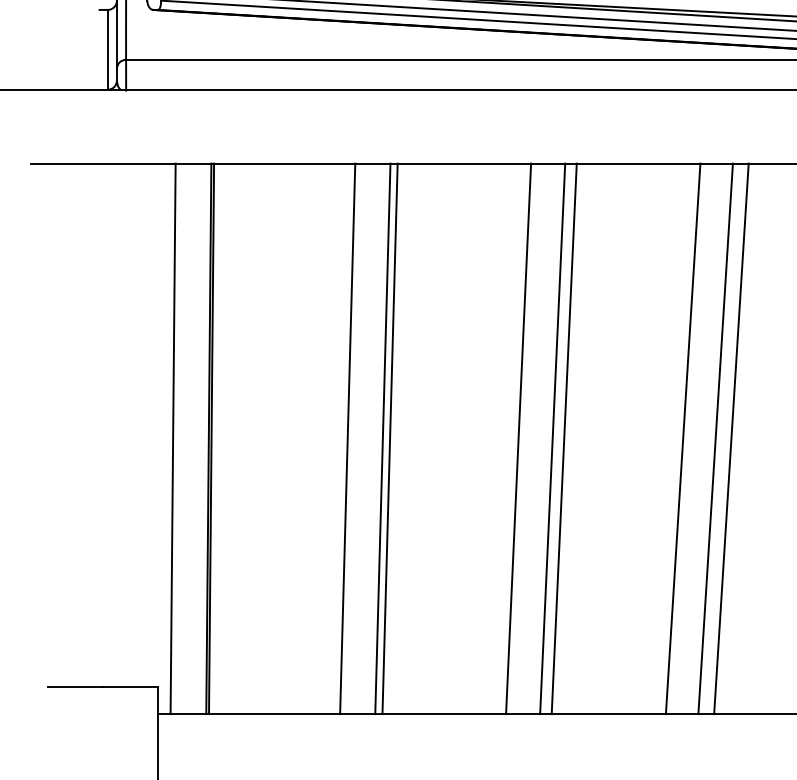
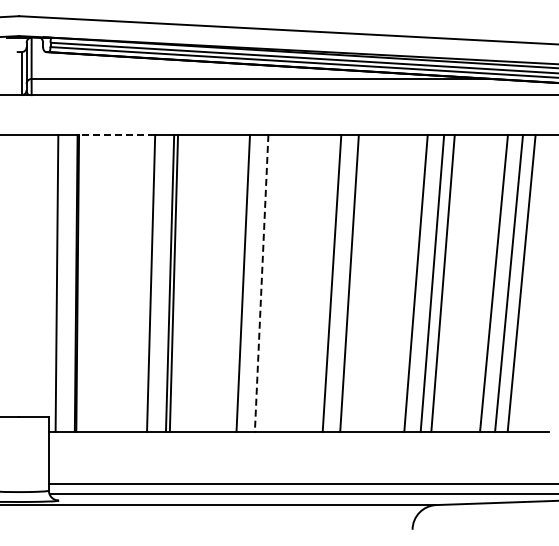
line: (283, 162) -> (116, 134), solid -> dashed
line: (563, 437) -> (267, 282), removed
line: (730, 437) -> (357, 282), removed
line: (552, 439) -> (261, 283), solid -> dashed

